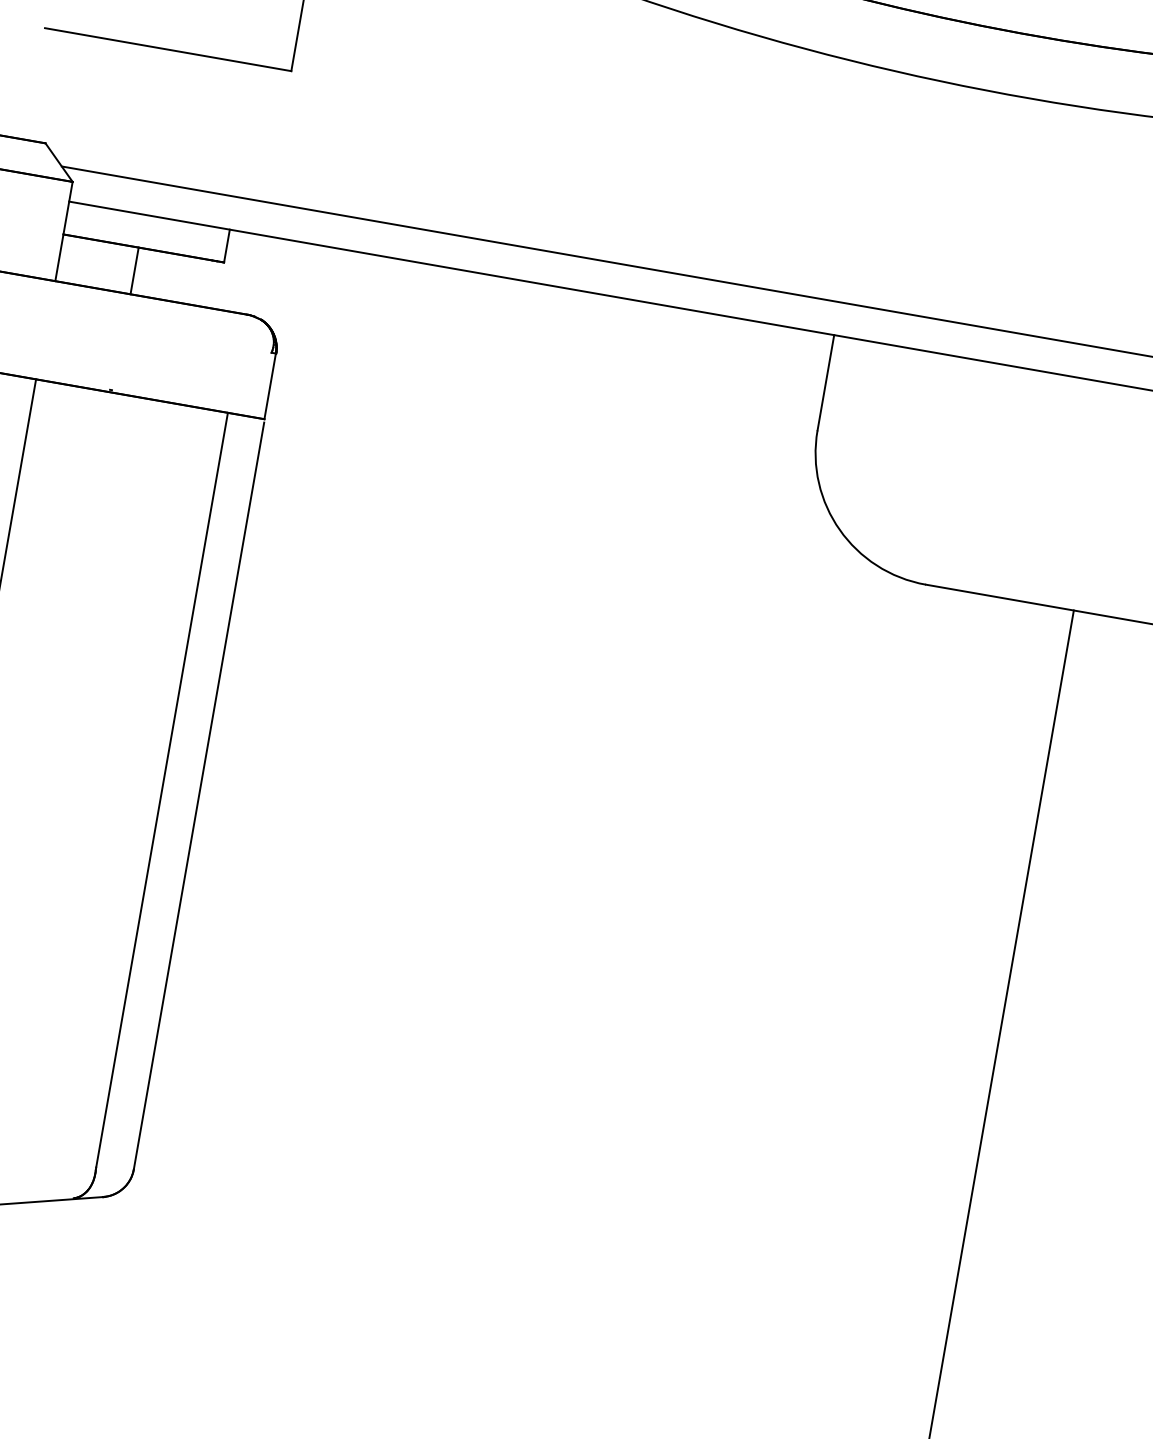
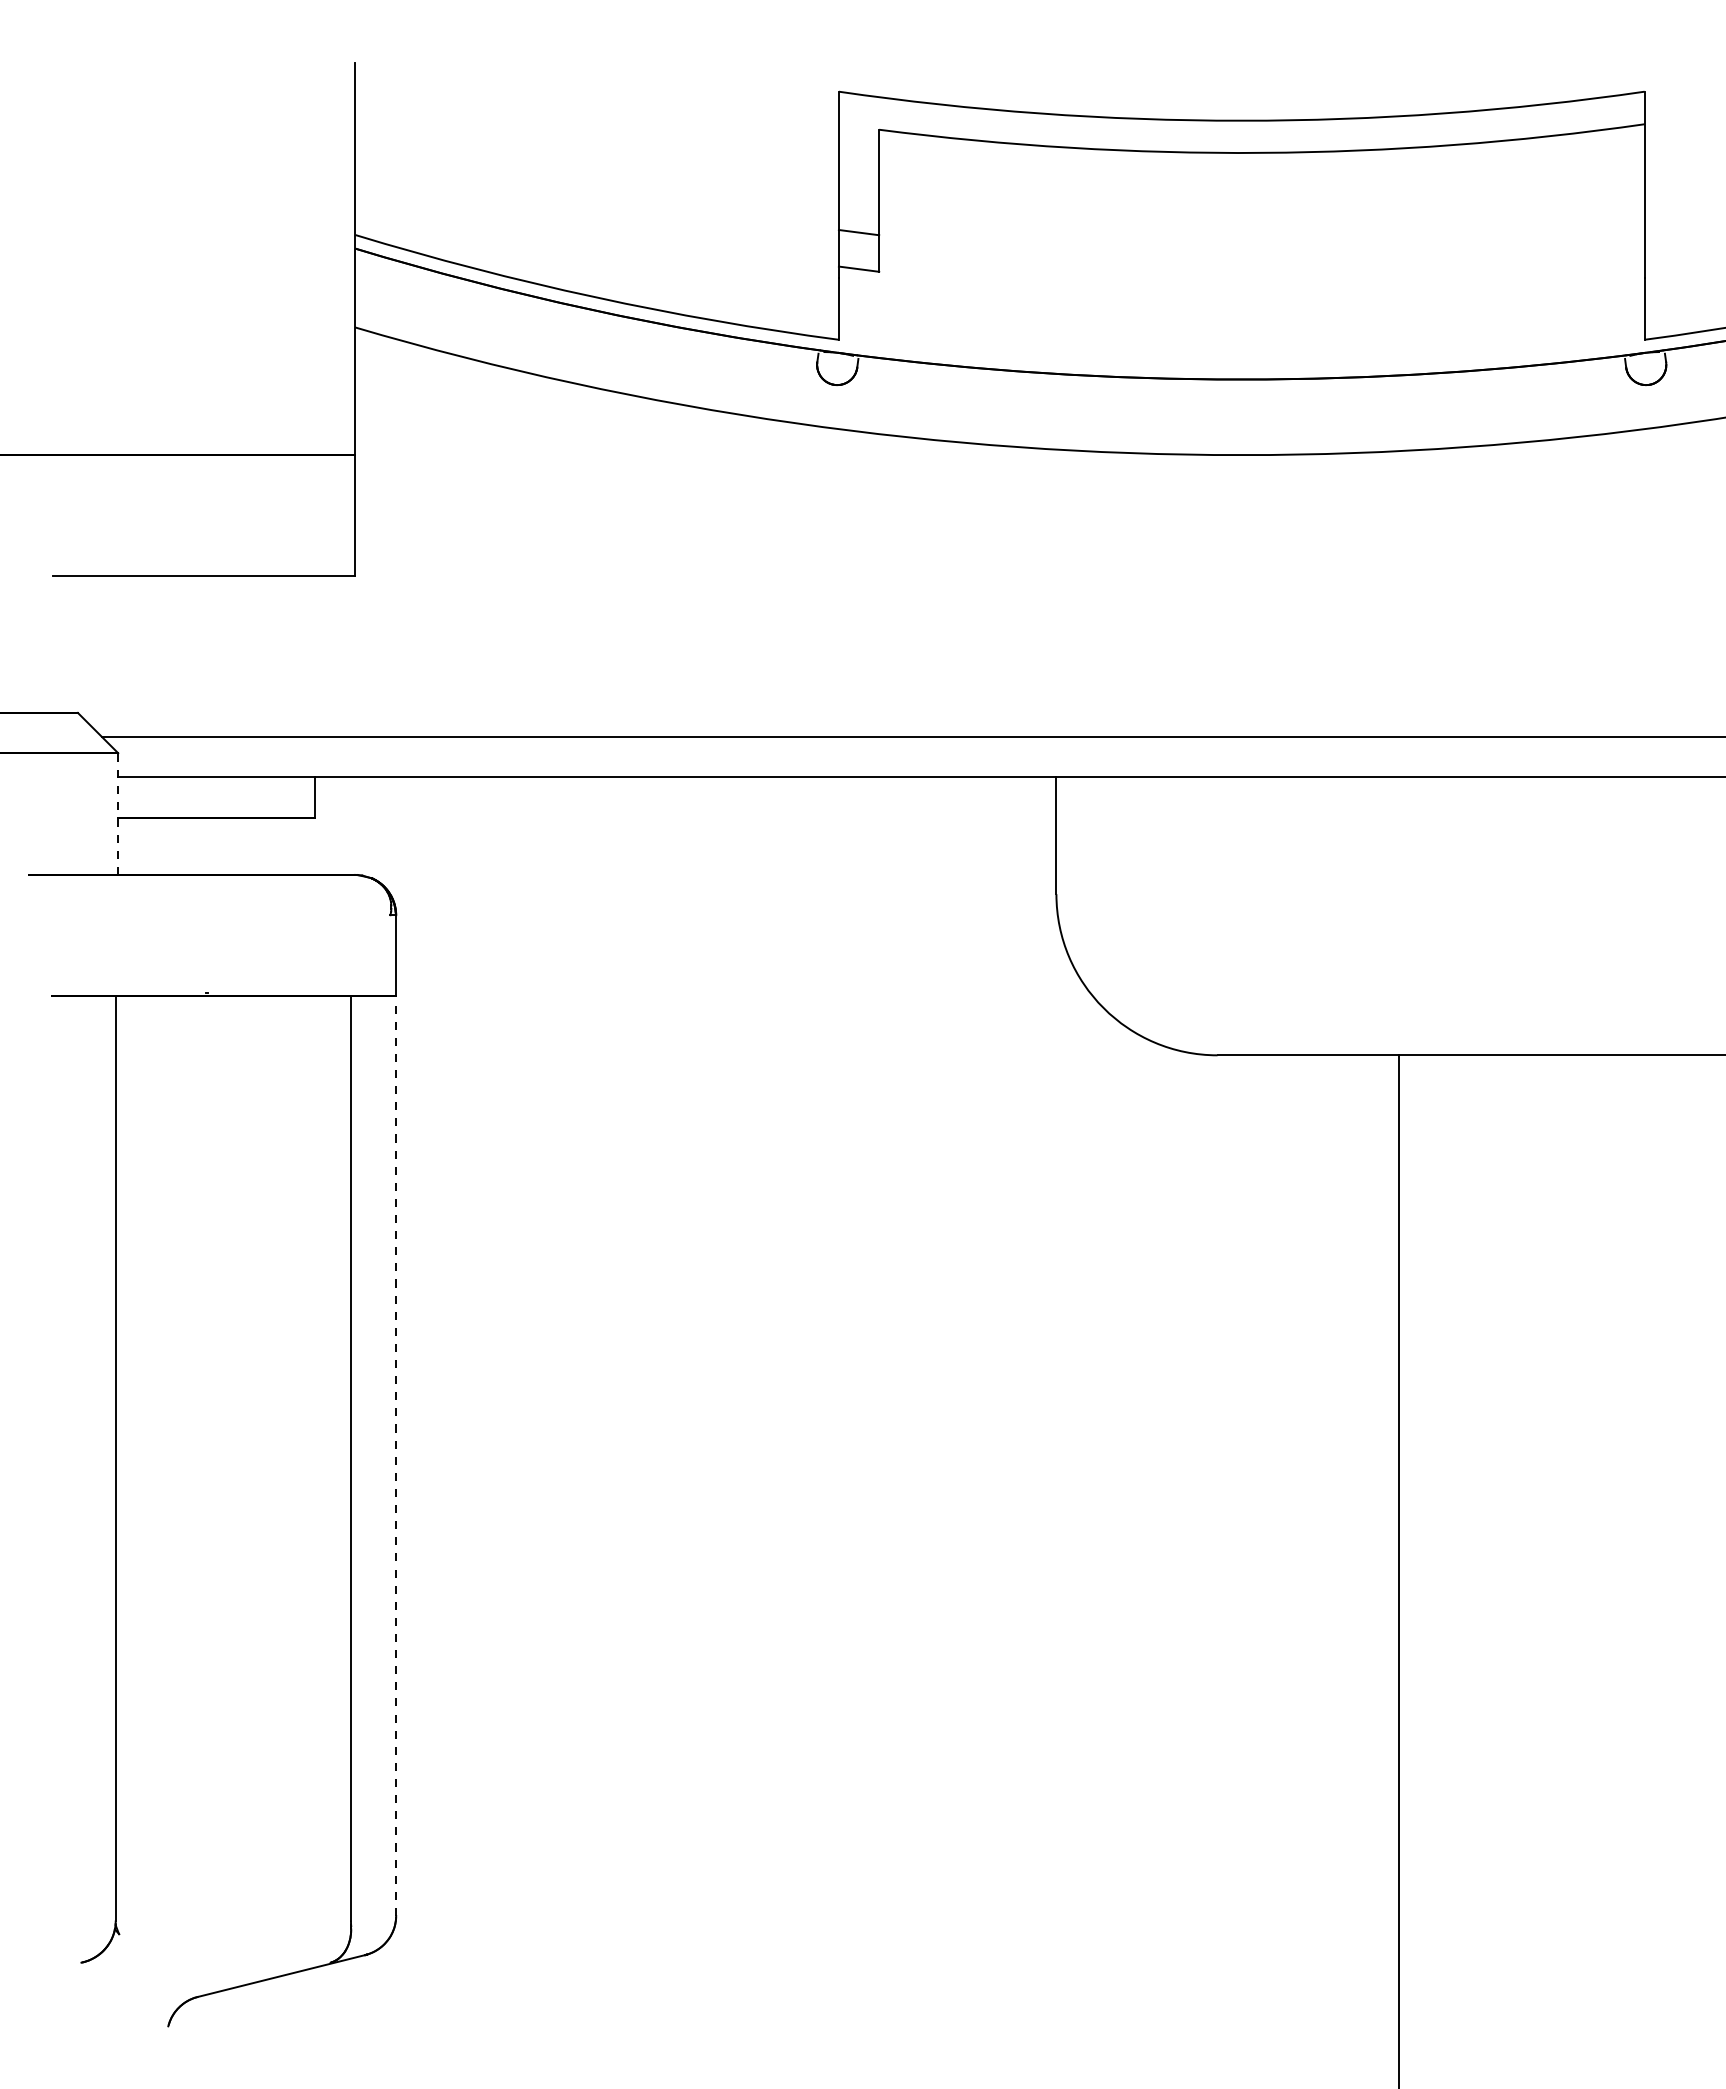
line: (64, 231) -> (118, 814), solid -> dashed
line: (134, 270) -> (210, 845), removed
line: (199, 795) -> (396, 1457), solid -> dashed

